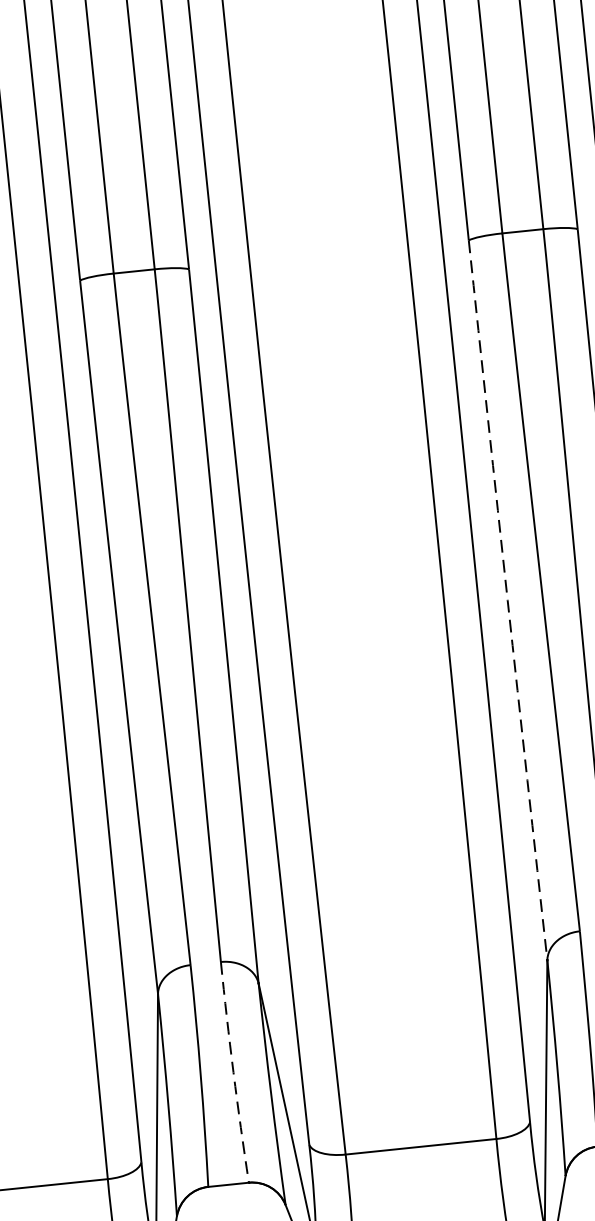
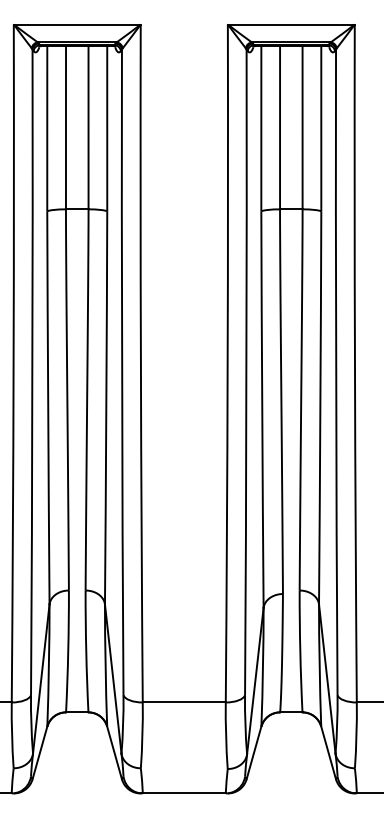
arc: (508, 600) -> (262, 409), dashed -> solid
arc: (233, 1072) -> (86, 651), dashed -> solid

